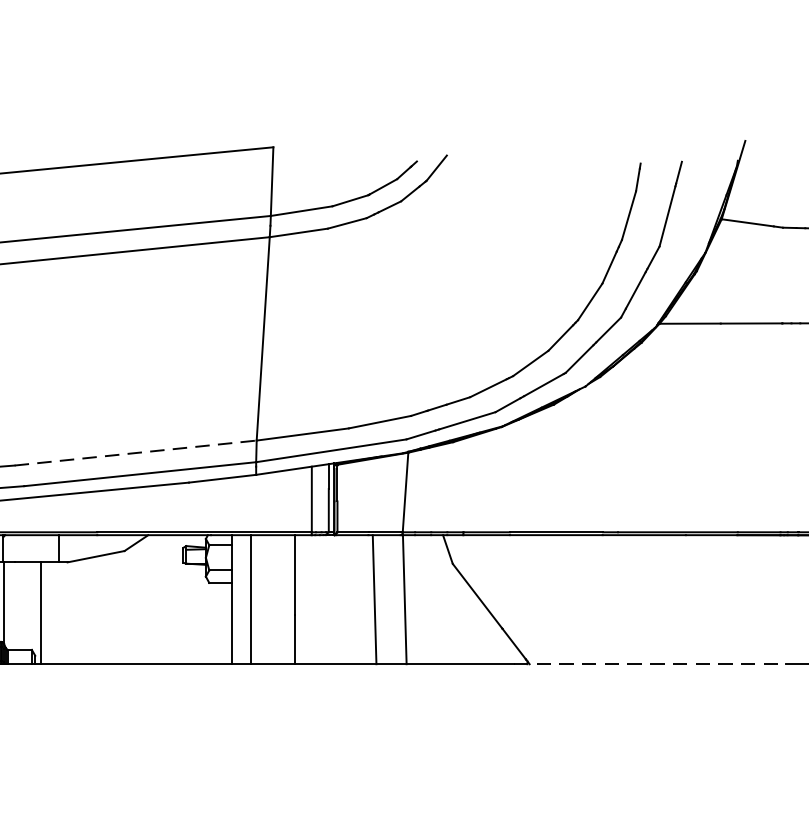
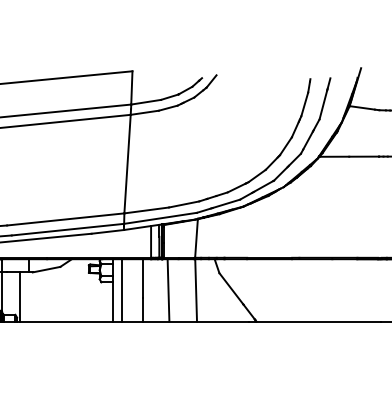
line: (135, 453) -> (65, 219), dashed -> solid
line: (374, 599) -> (168, 290), moved
line: (649, 663) -> (314, 321), dashed -> solid

